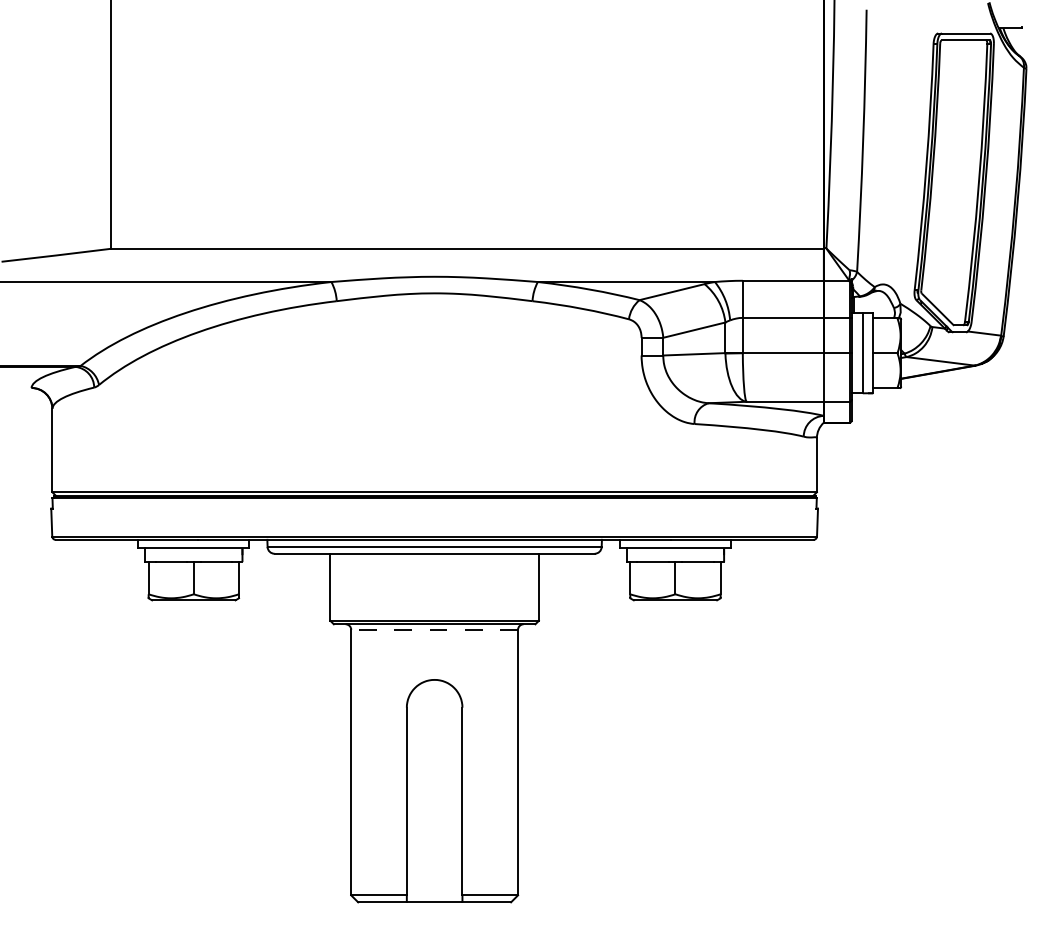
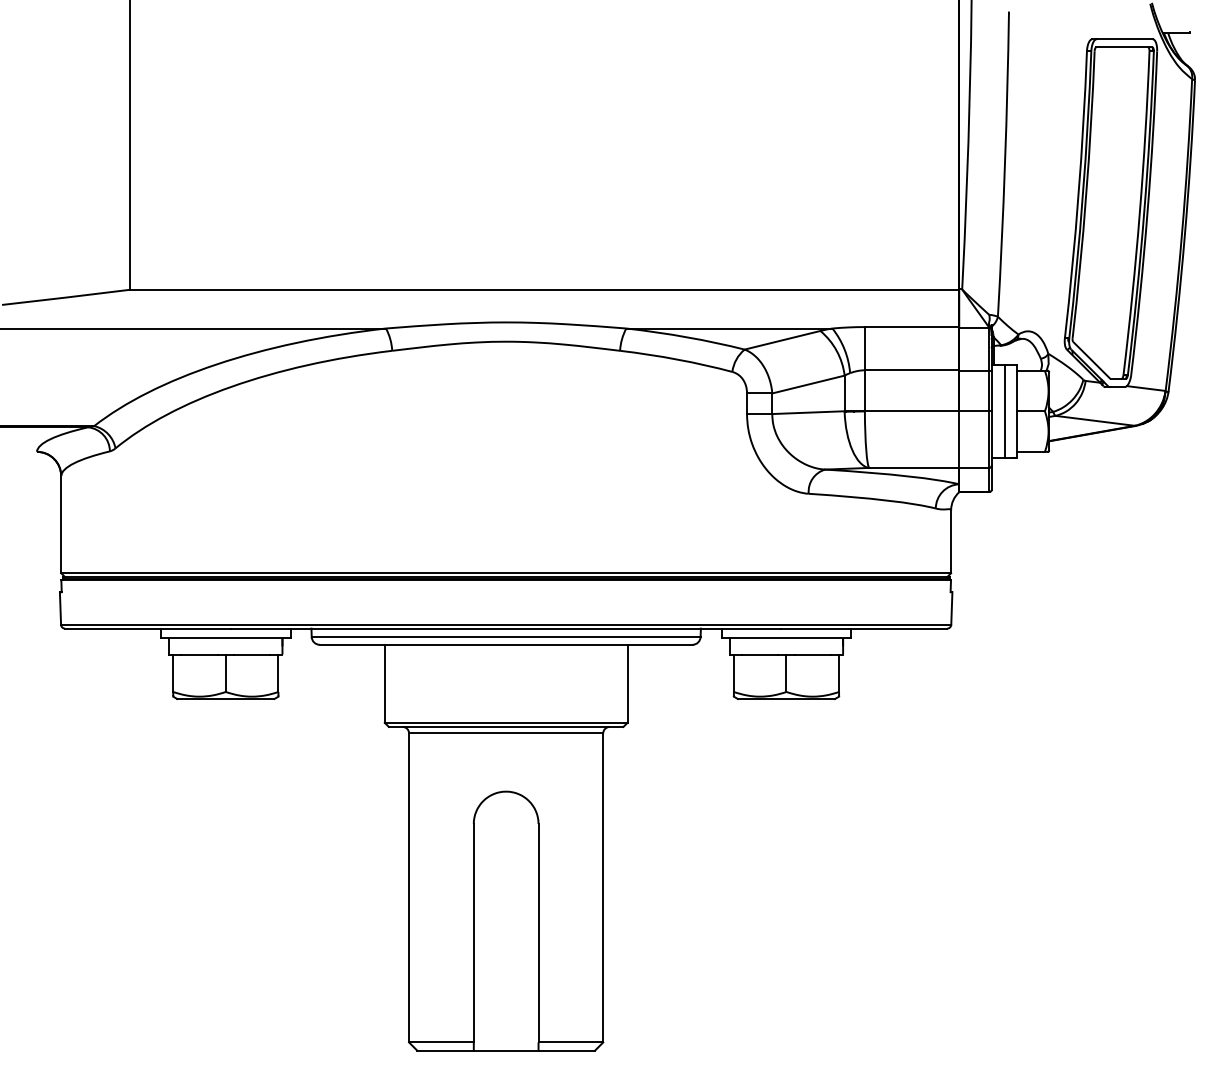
line: (434, 629) -> (505, 733), dashed -> solid

